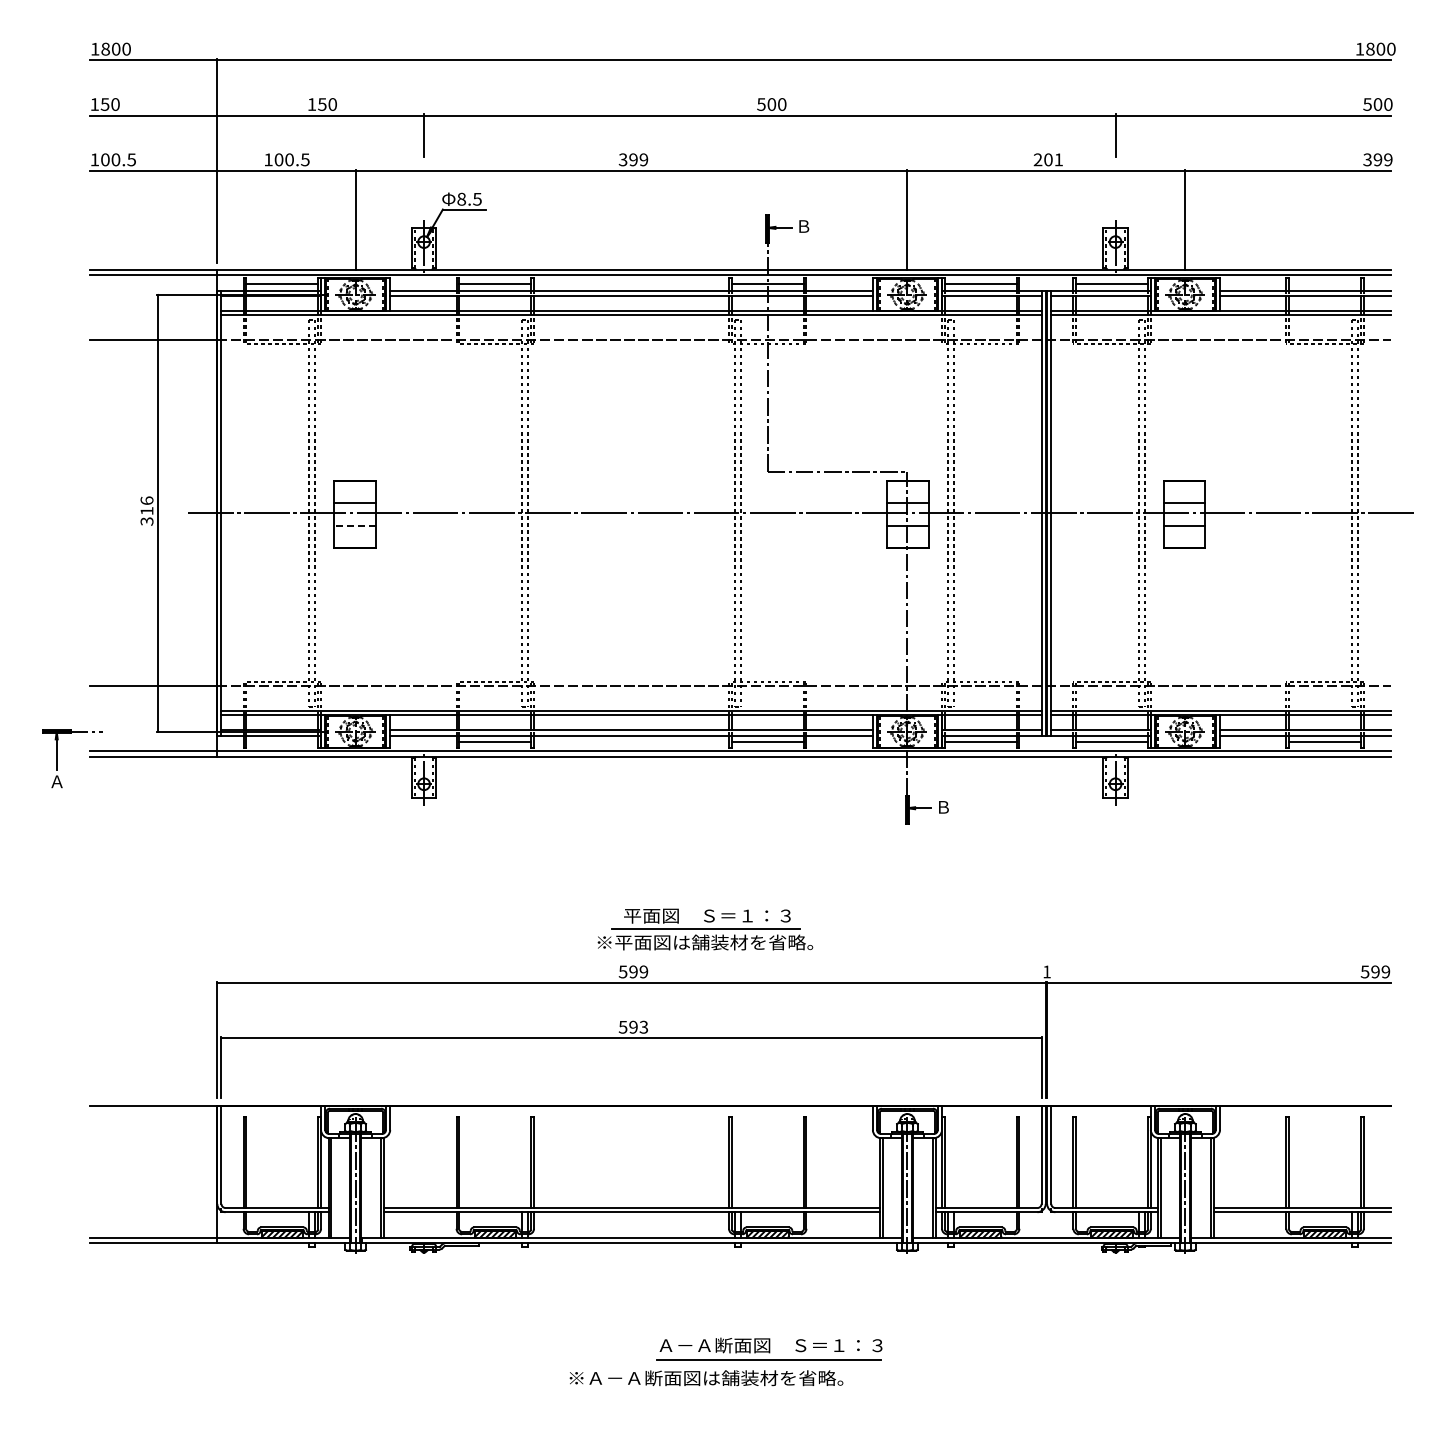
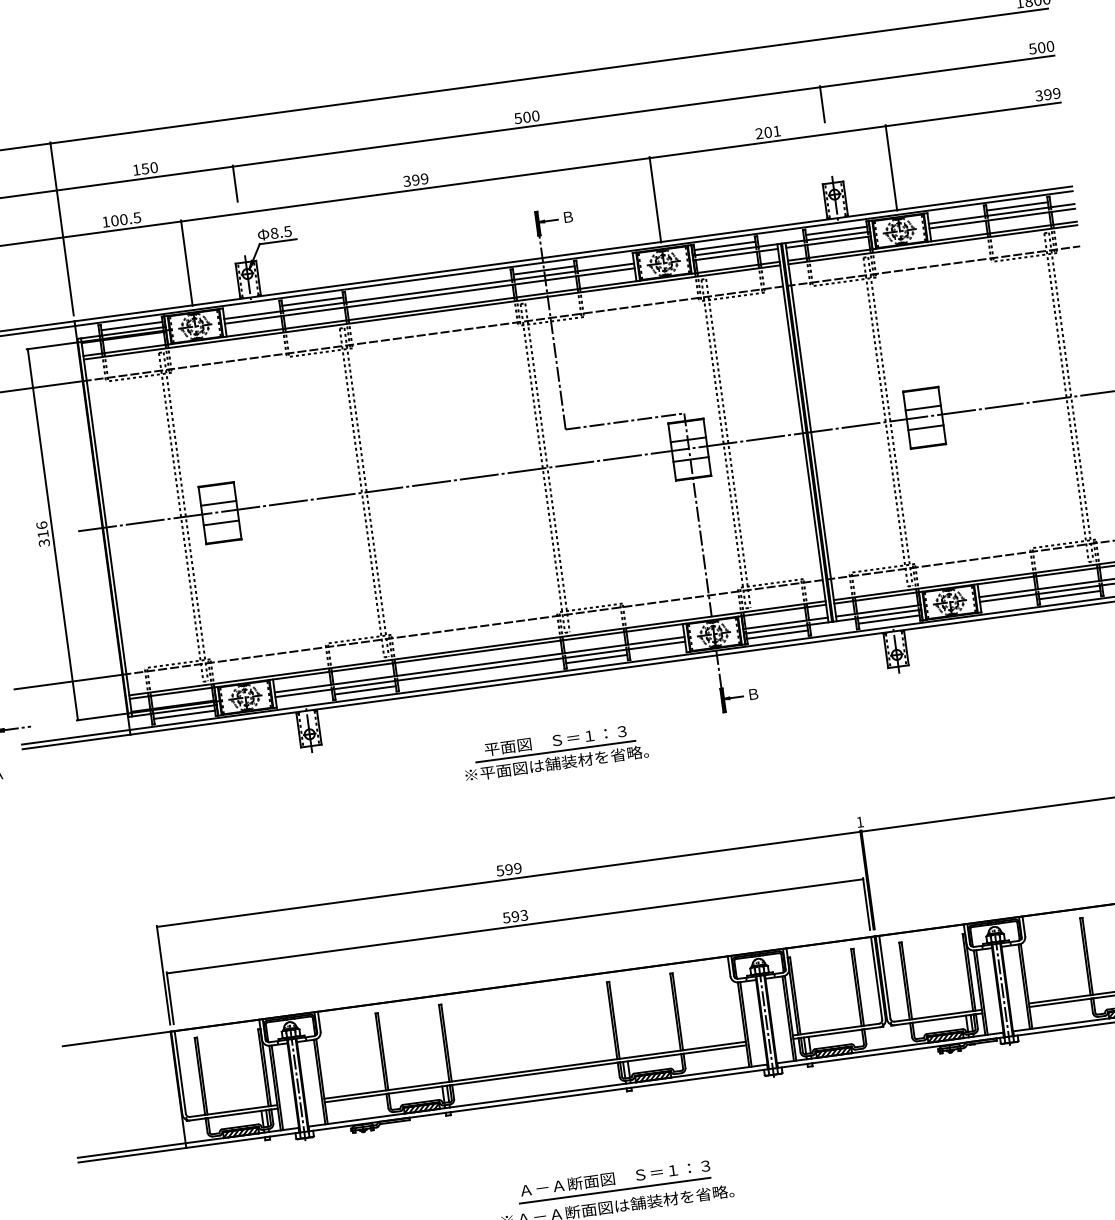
line: (1325, 284) -> (1017, 206), added
line: (354, 525) -> (220, 522), dashed -> solid
line: (282, 742) -> (184, 715), added
part: (705, 929) -> (555, 752), moved
part: (769, 1348) -> (614, 1181), moved

